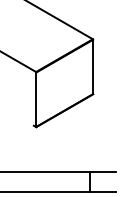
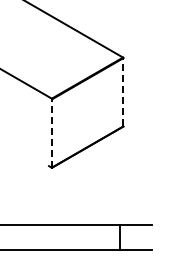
line: (93, 66) -> (123, 91), solid -> dashed
line: (36, 98) -> (52, 132), solid -> dashed

